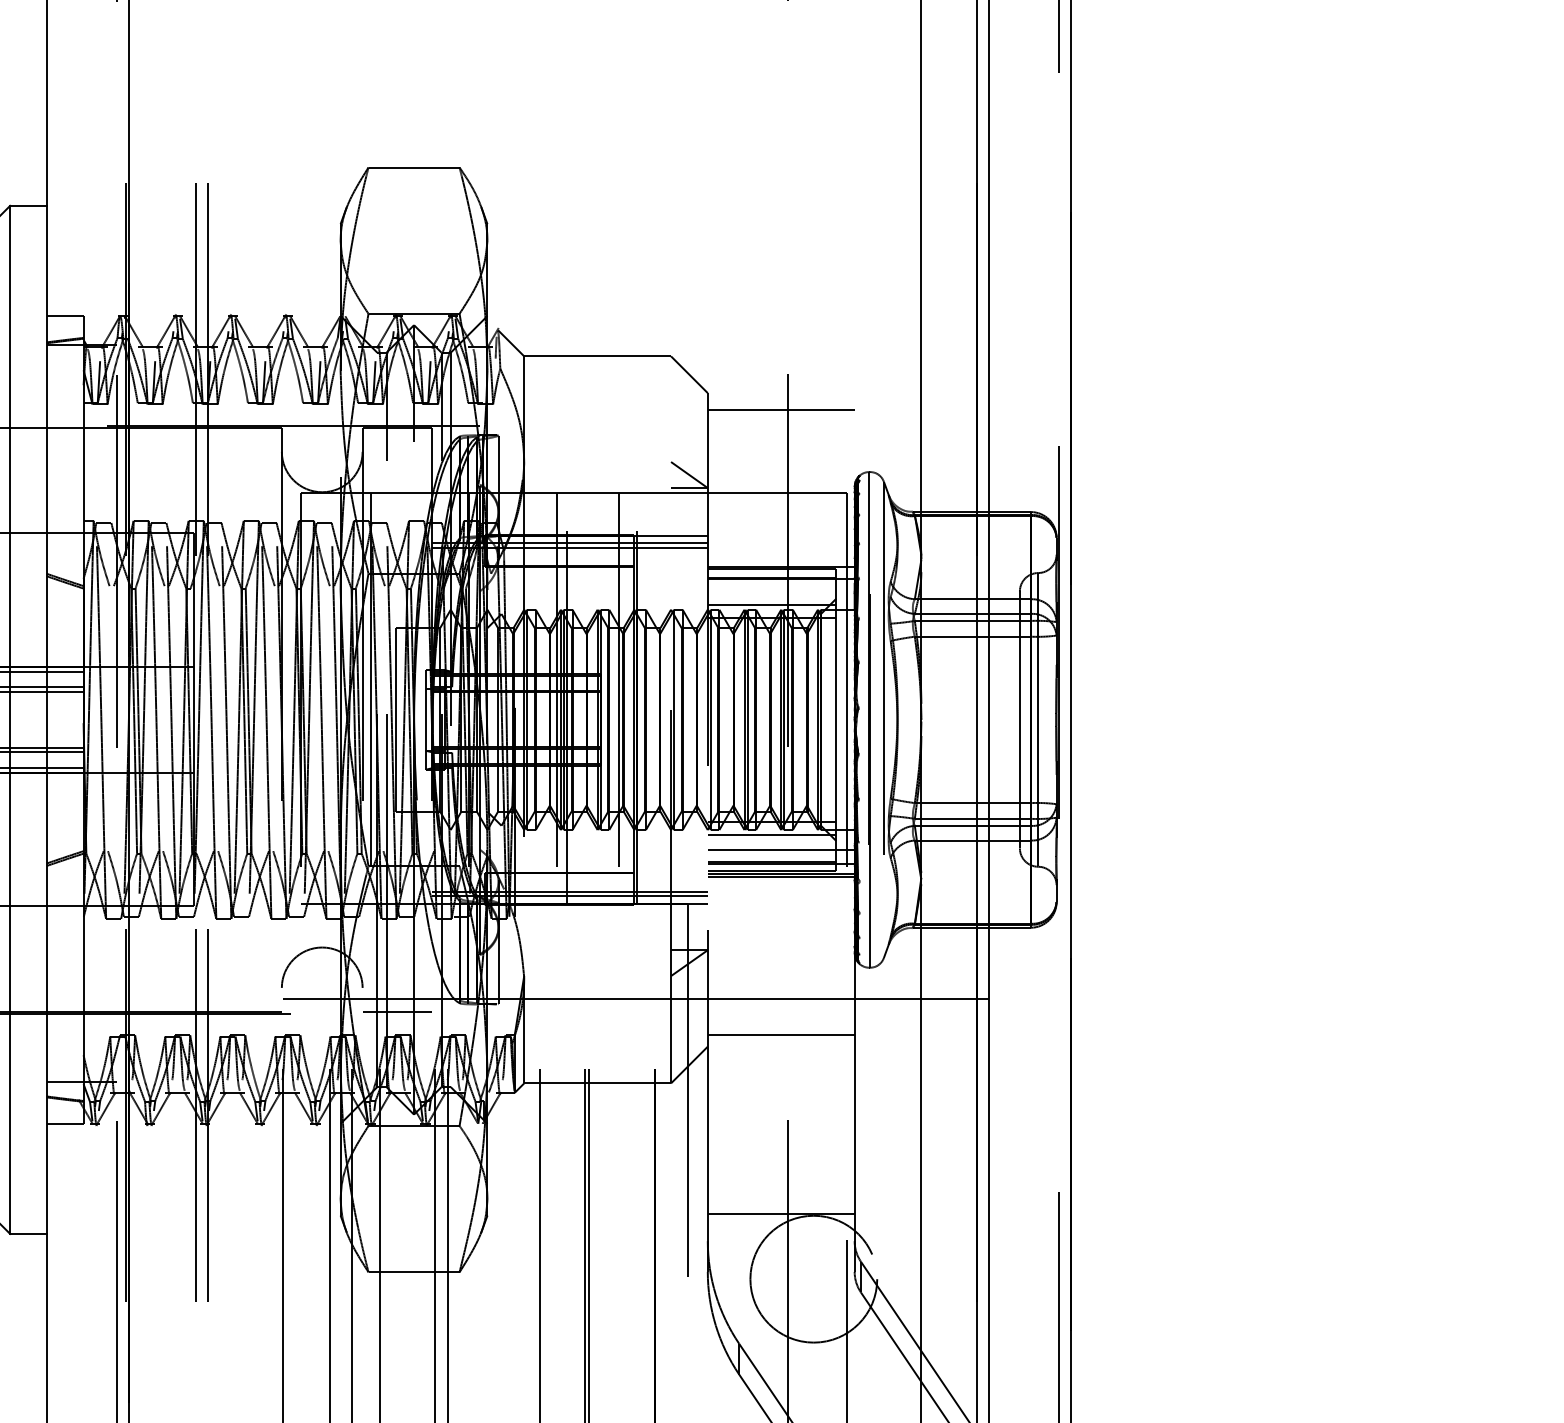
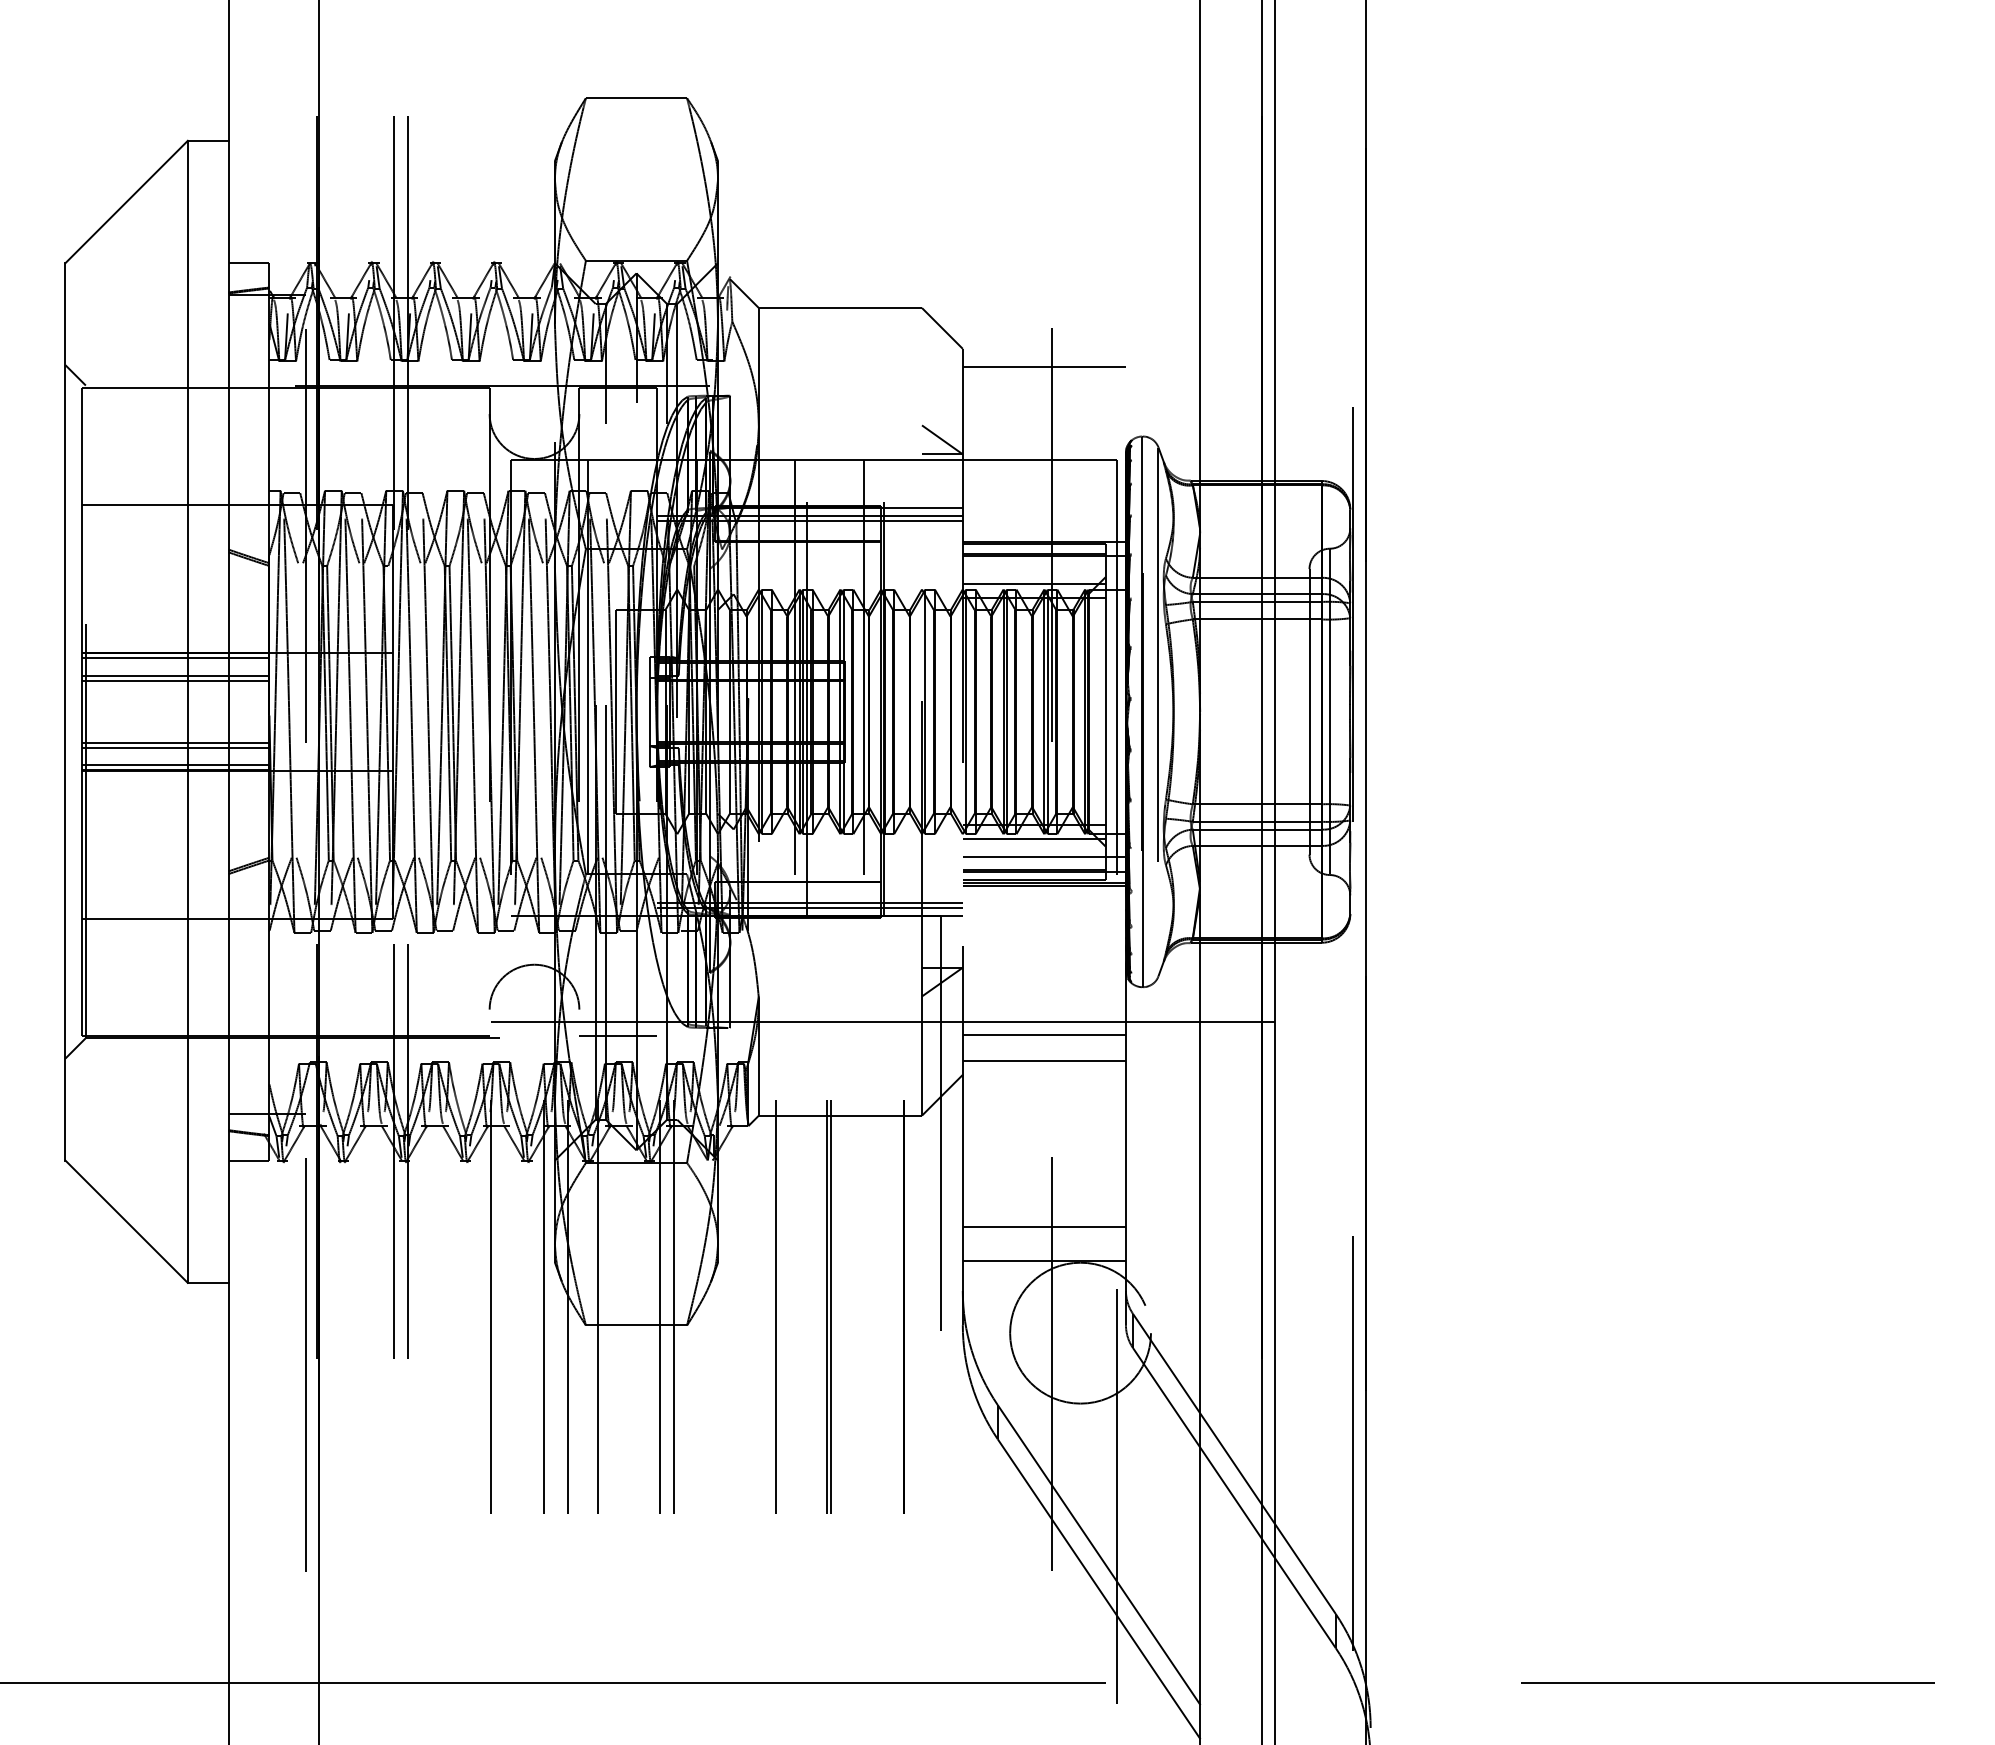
line: (780, 1011) -> (1043, 1035), added
line: (780, 1183) -> (1043, 1226), added

